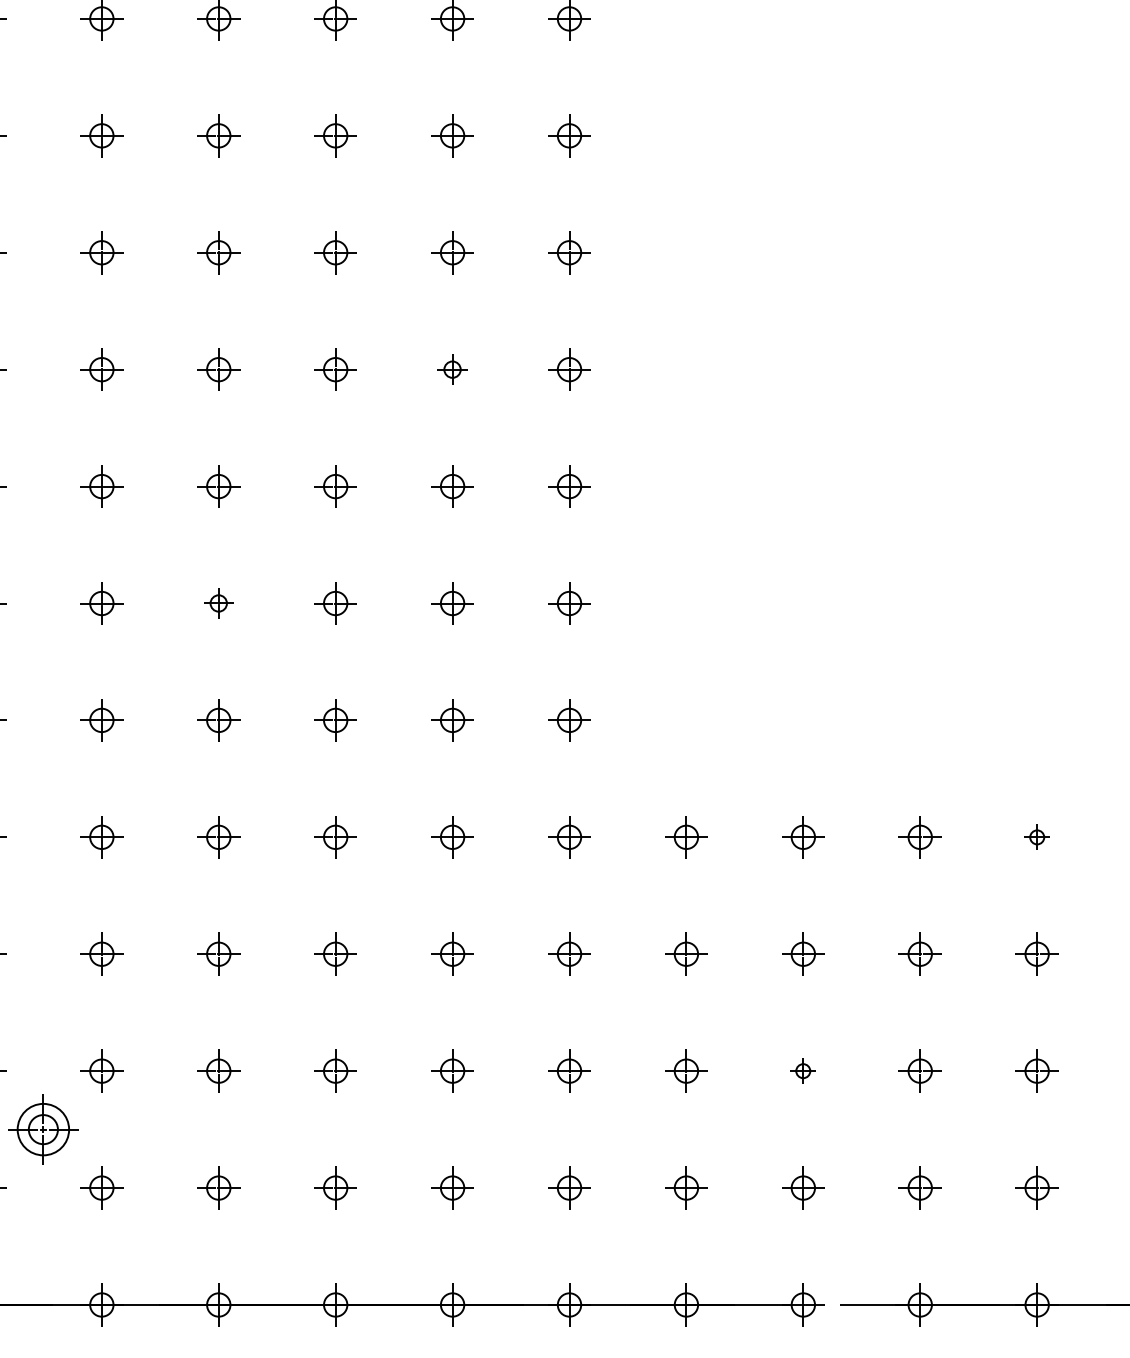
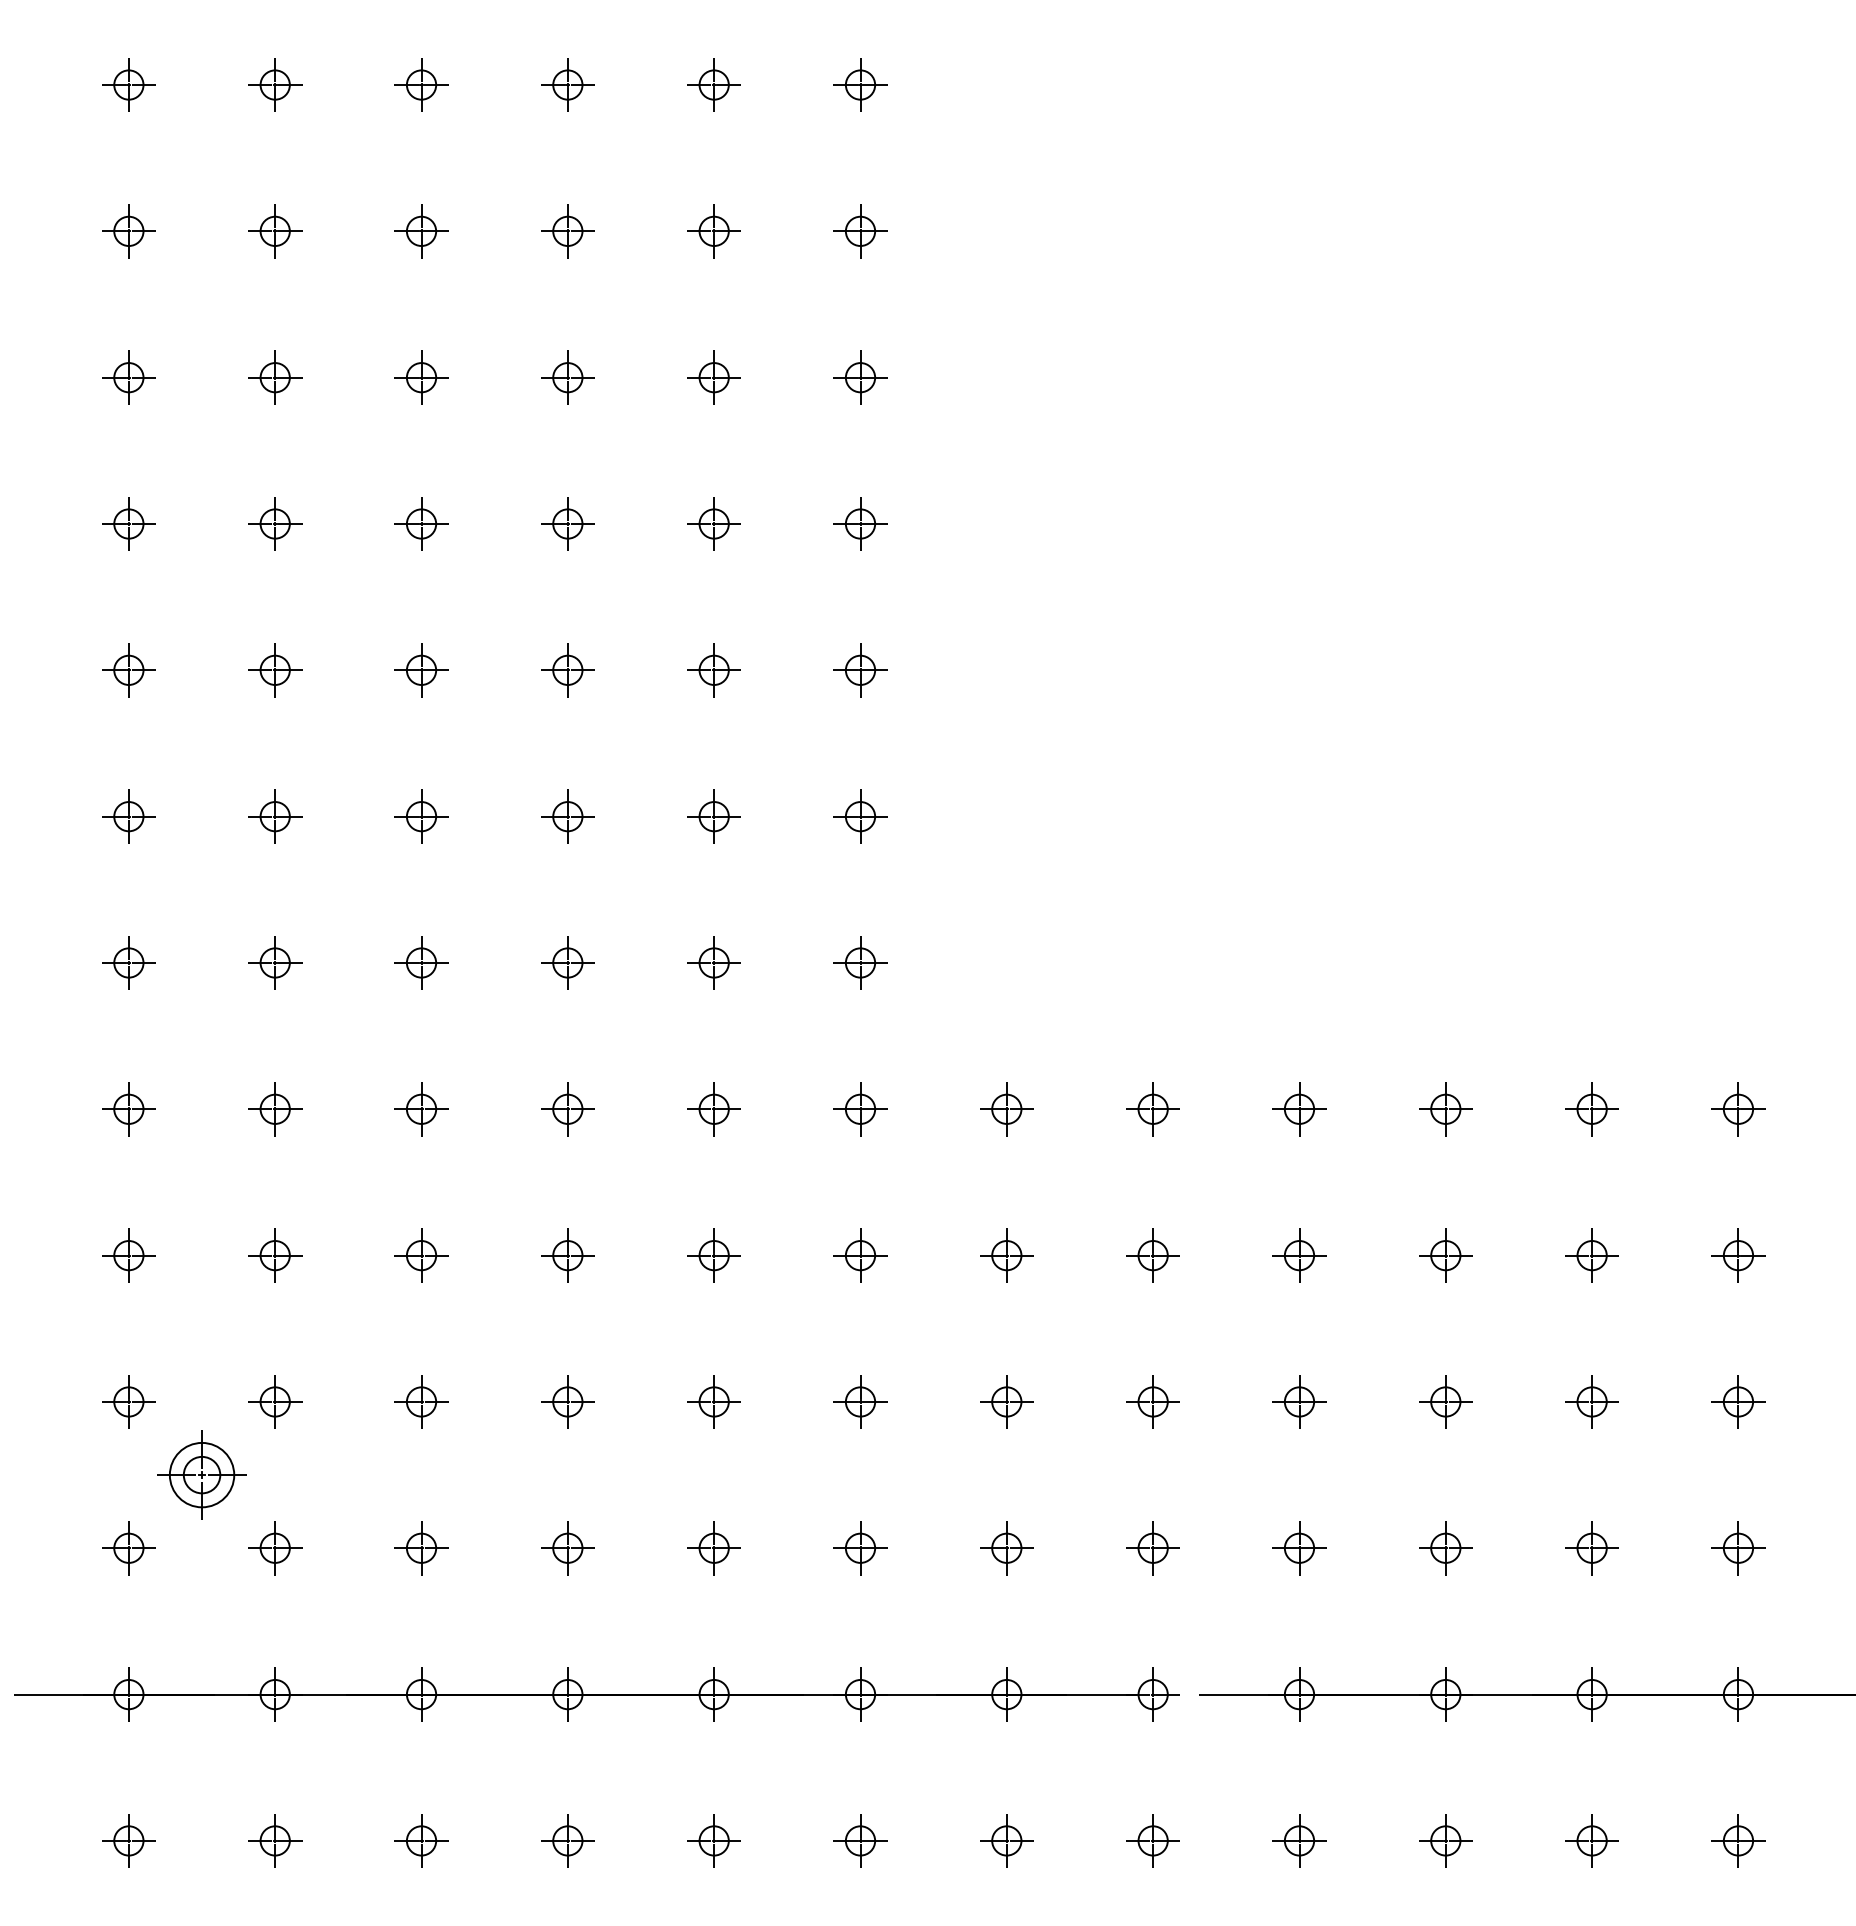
part: (452, 369) -> (713, 523), size x1.43
part: (218, 603) -> (421, 816), size x1.43
part: (1036, 837) -> (1445, 1109), size x1.67
part: (802, 1070) -> (1152, 1401), size x1.67

